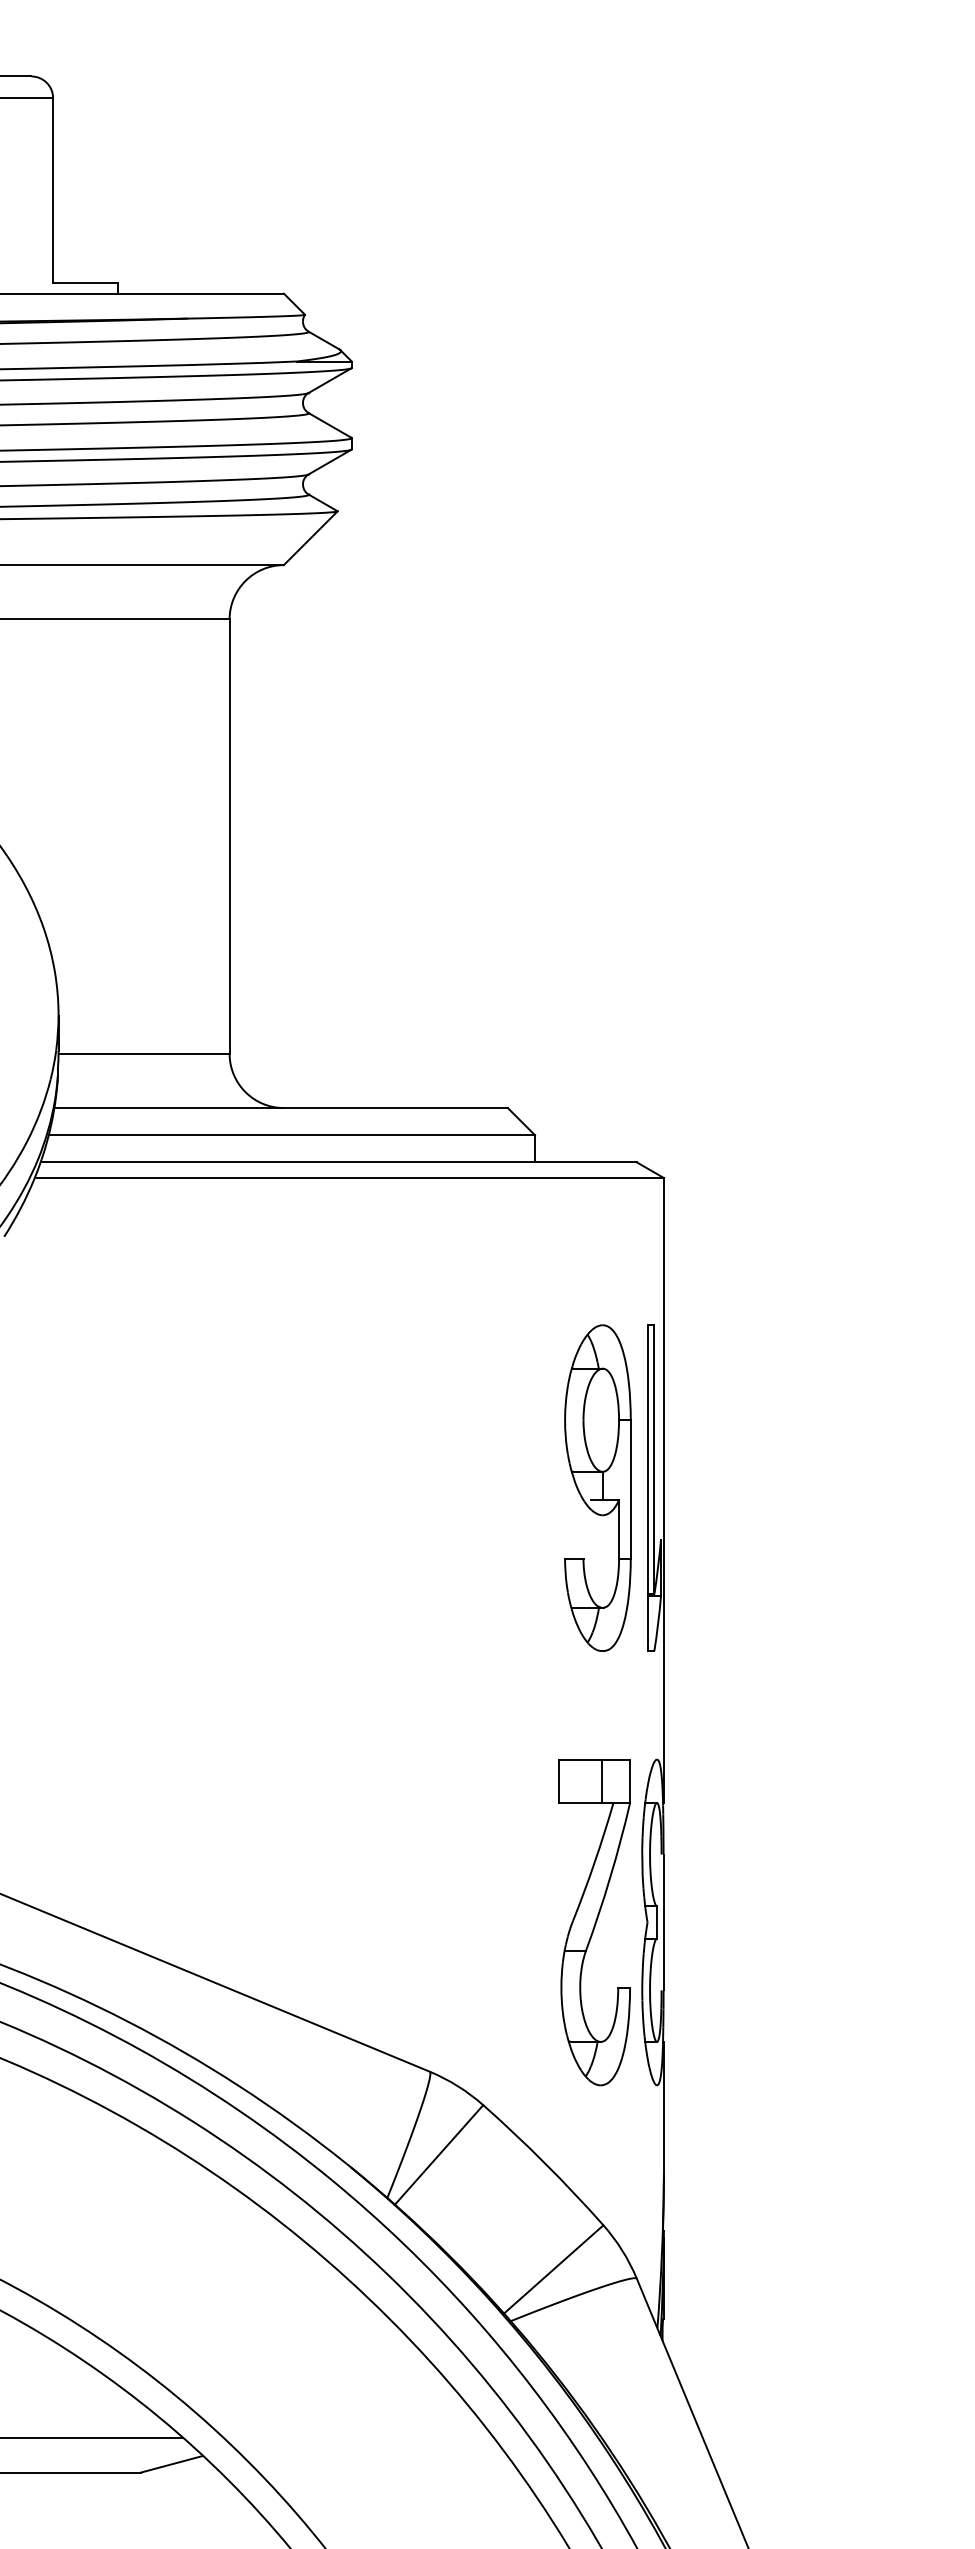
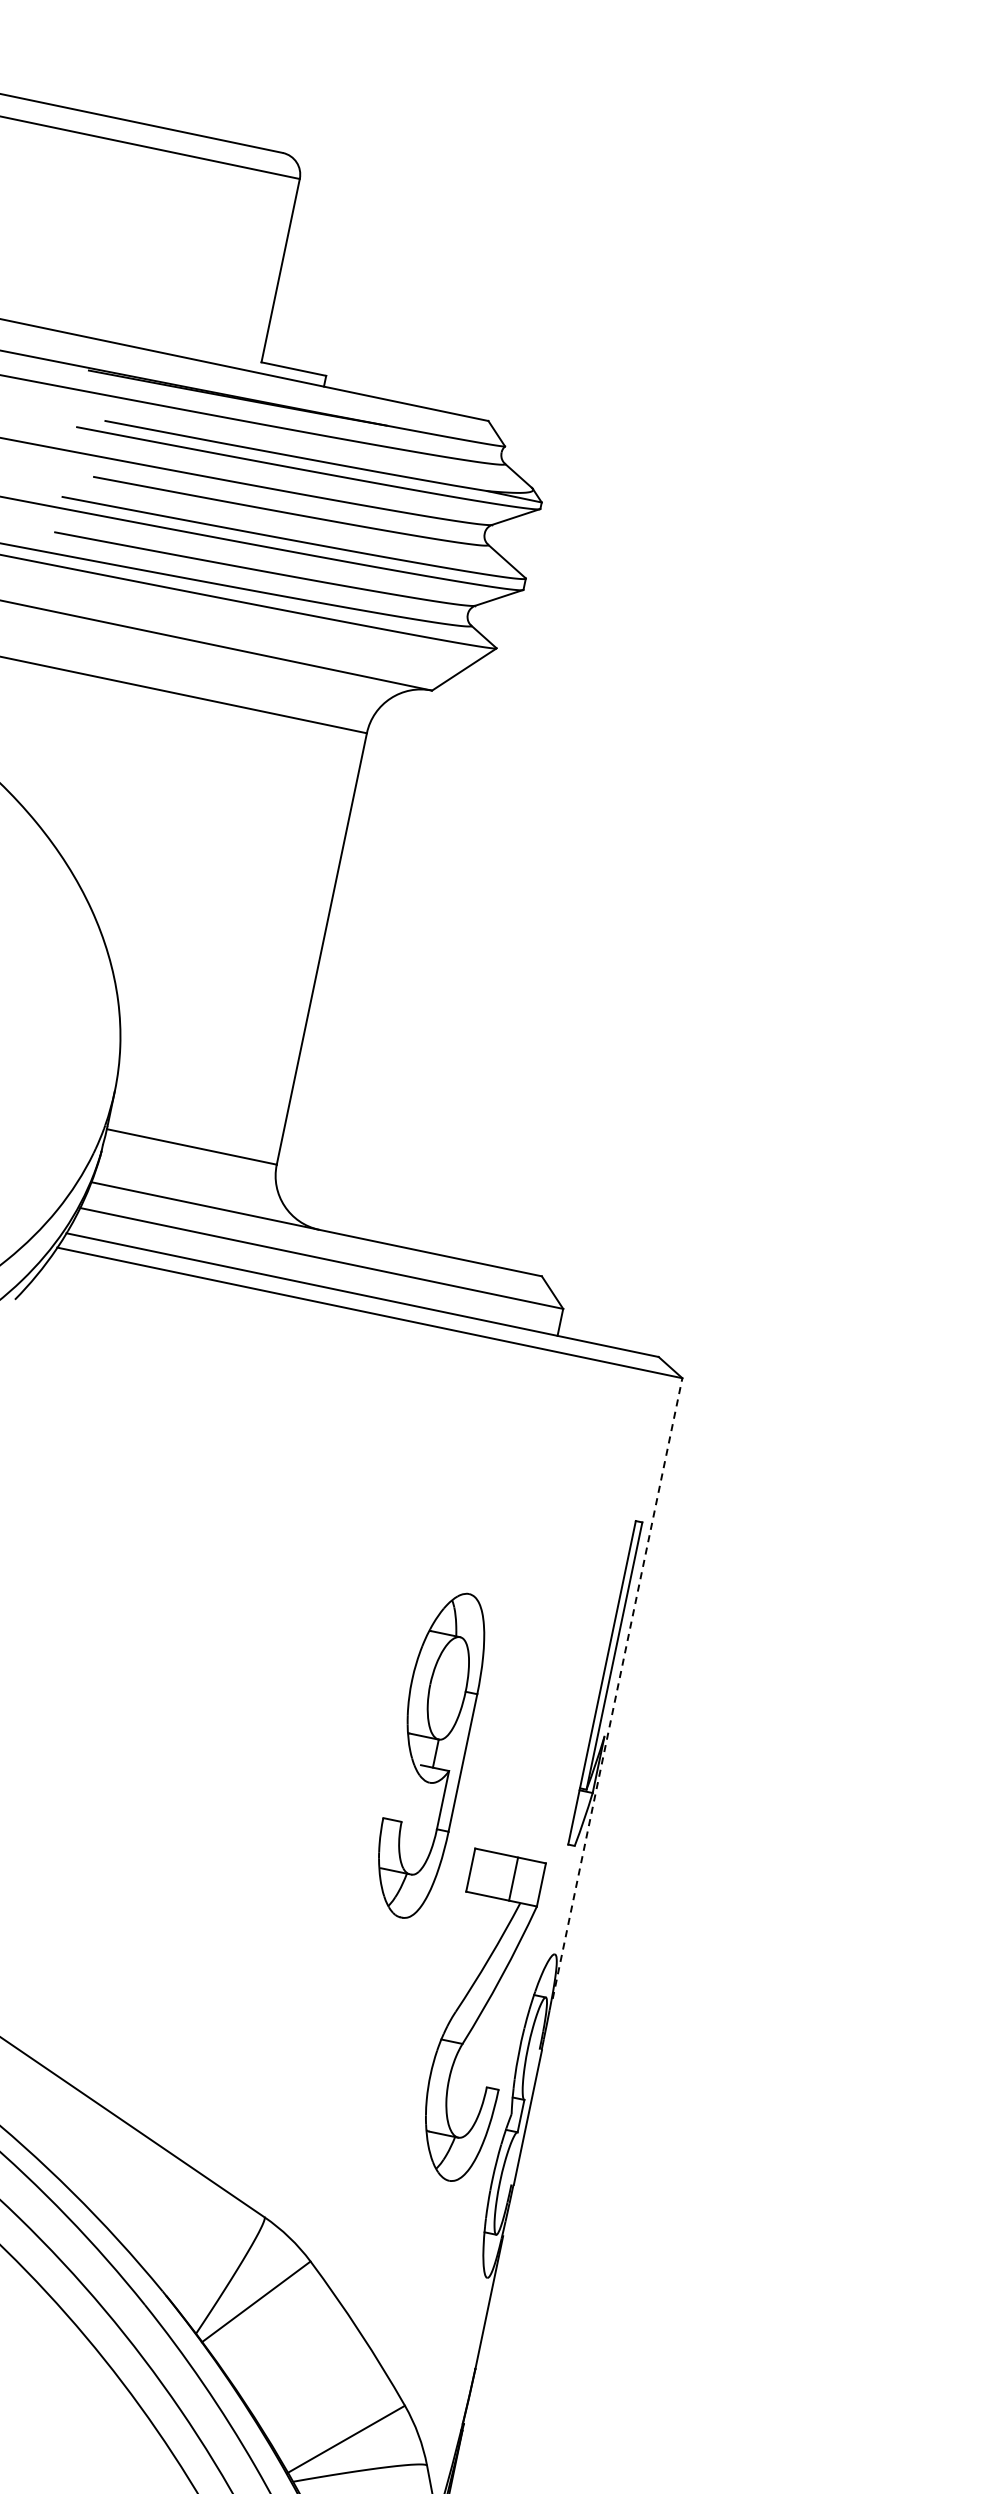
part: (597, 1487) -> (430, 1754), moved
line: (663, 1490) -> (617, 1688), solid -> dashed
part: (594, 1922) -> (476, 2017), moved

